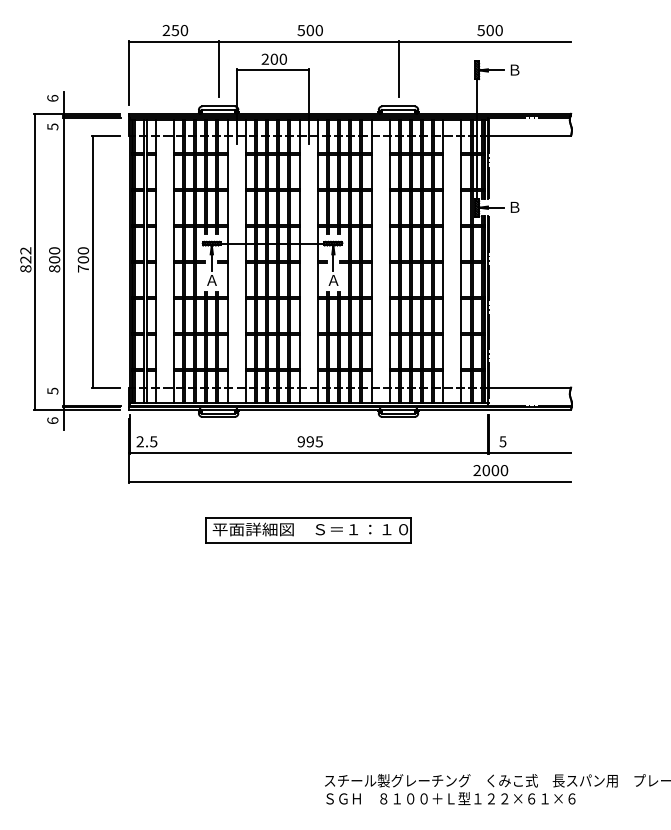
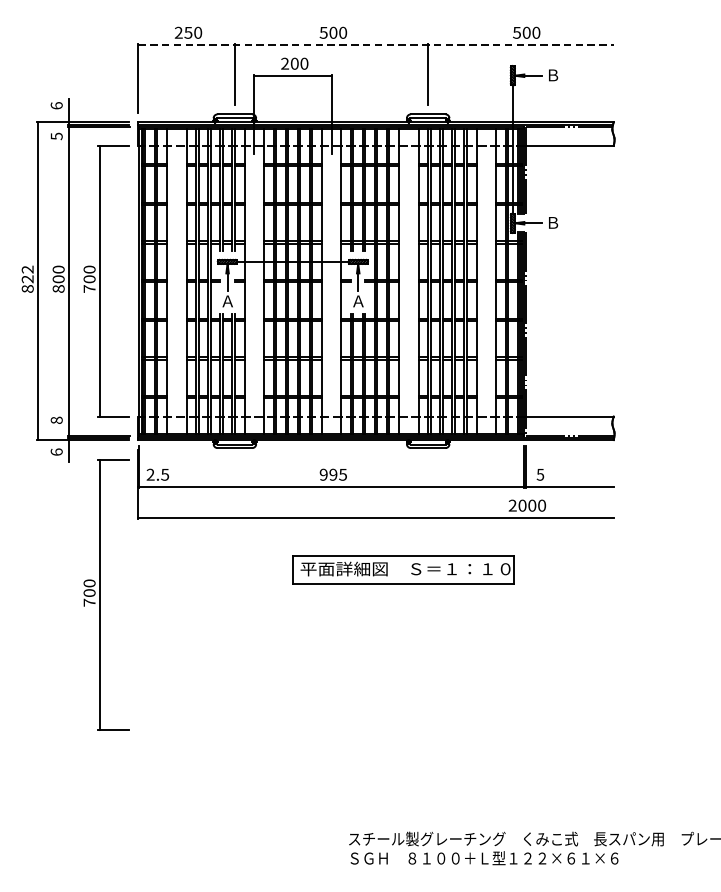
line: (350, 41) -> (376, 44), solid -> dashed
text: (52, 390) -> (56, 419), 5 -> 8
part: (308, 530) -> (403, 570), moved
part: (98, 553) -> (105, 594), added

